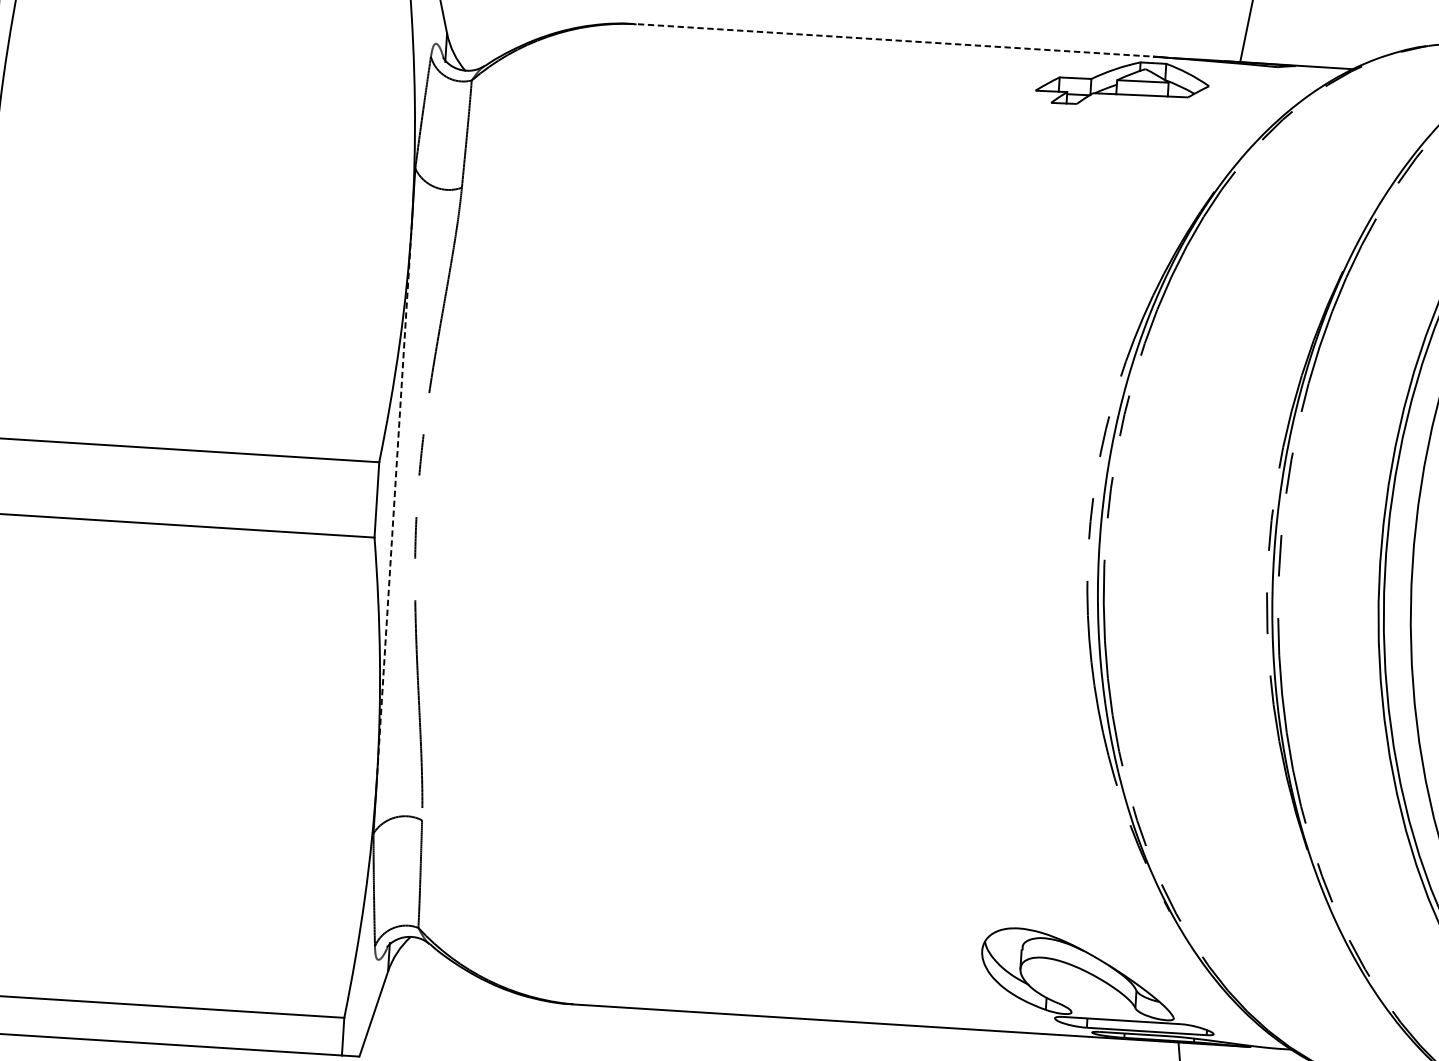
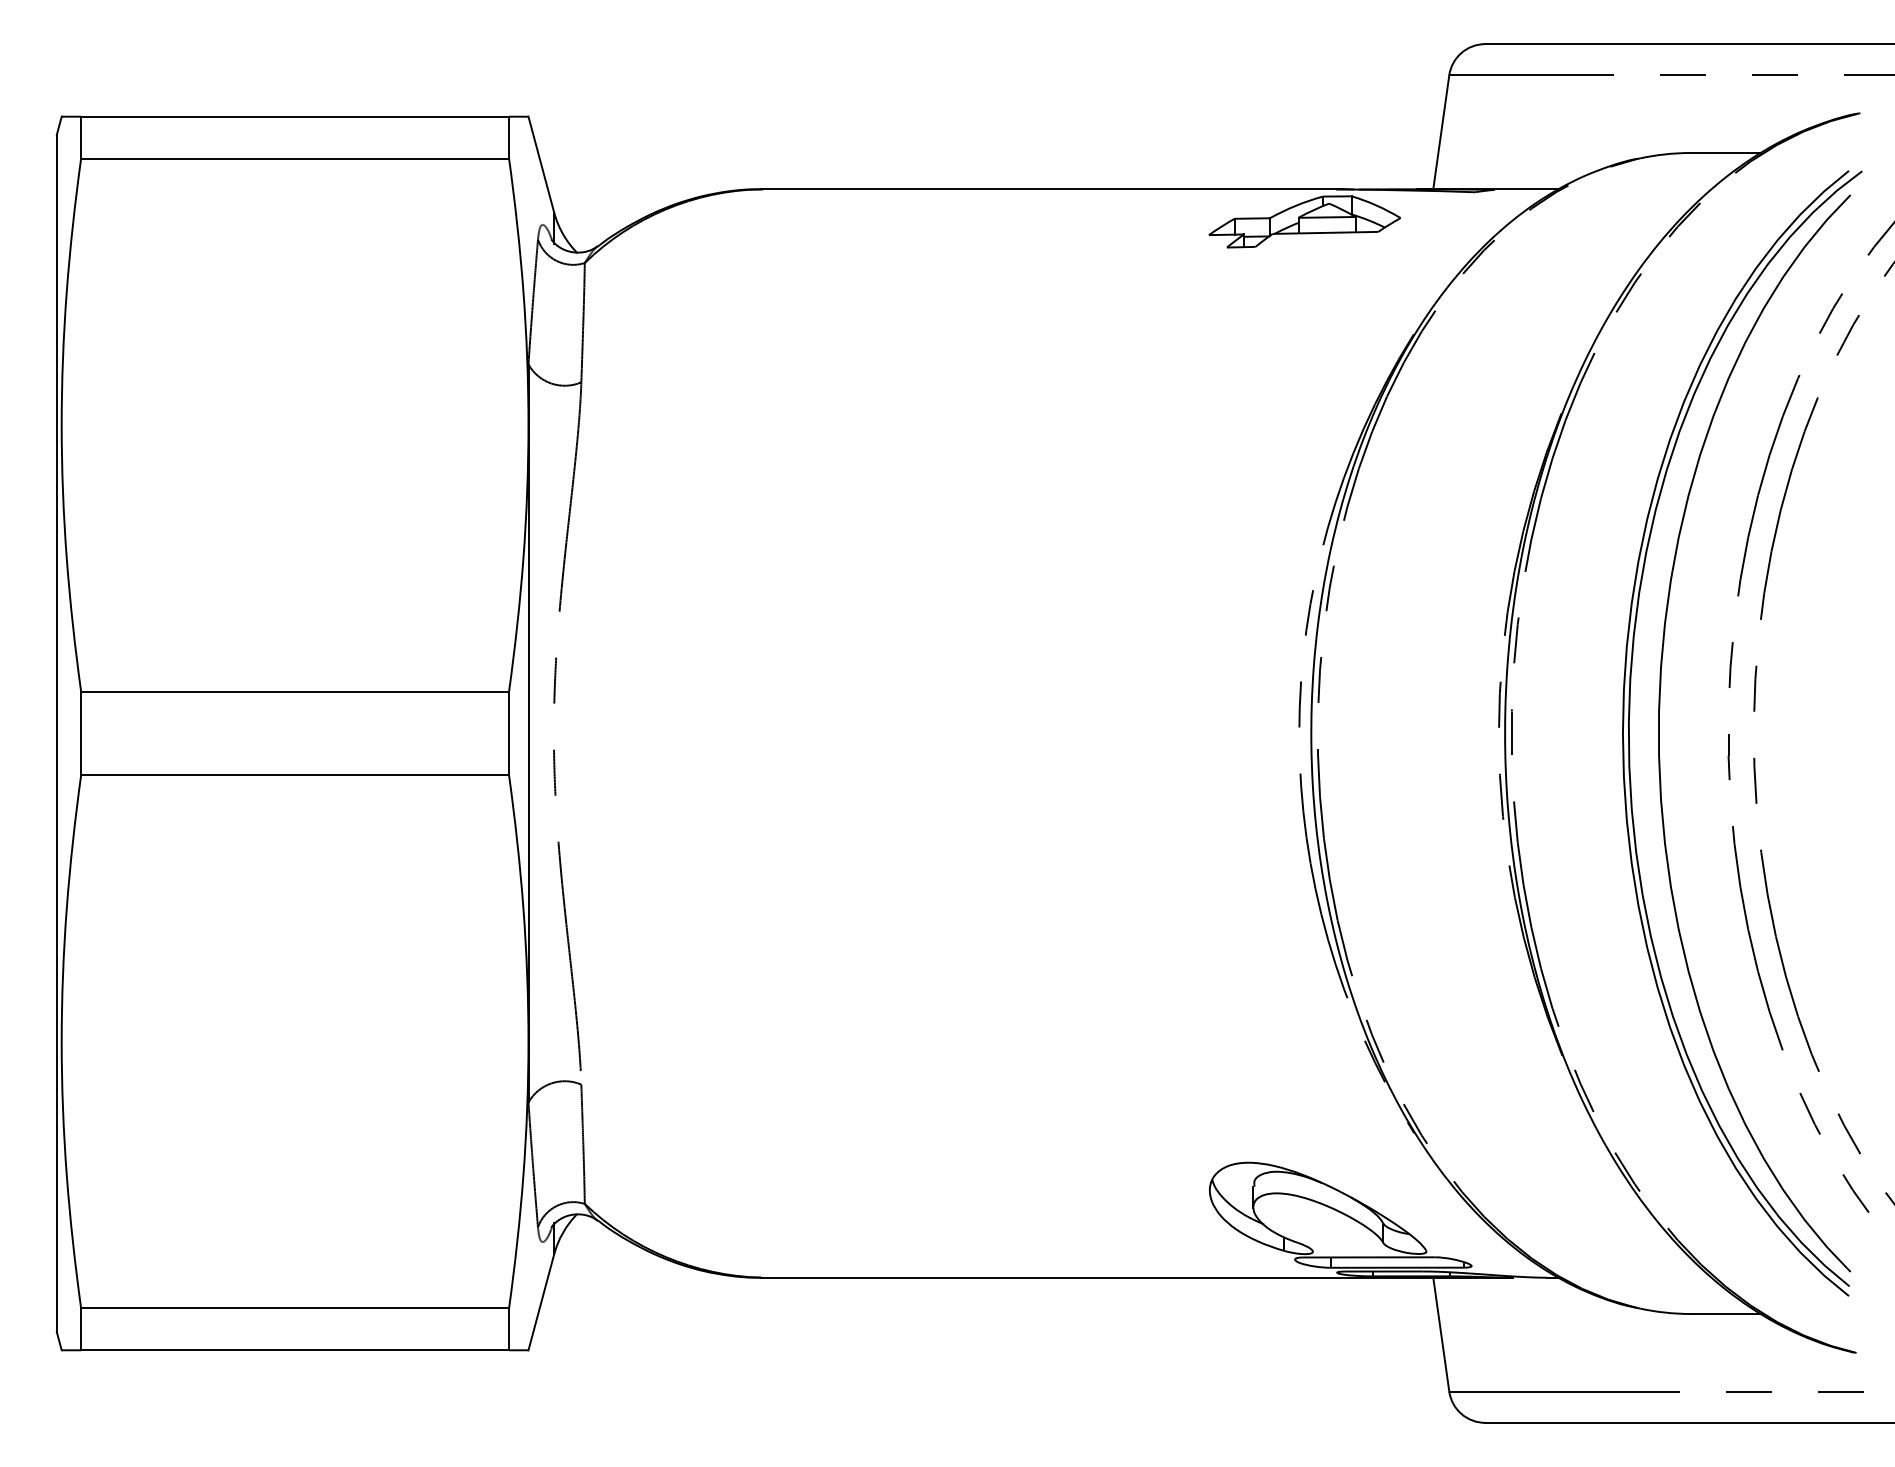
line: (897, 40) -> (1052, 189), dashed -> solid
line: (394, 501) -> (528, 733), dashed -> solid

